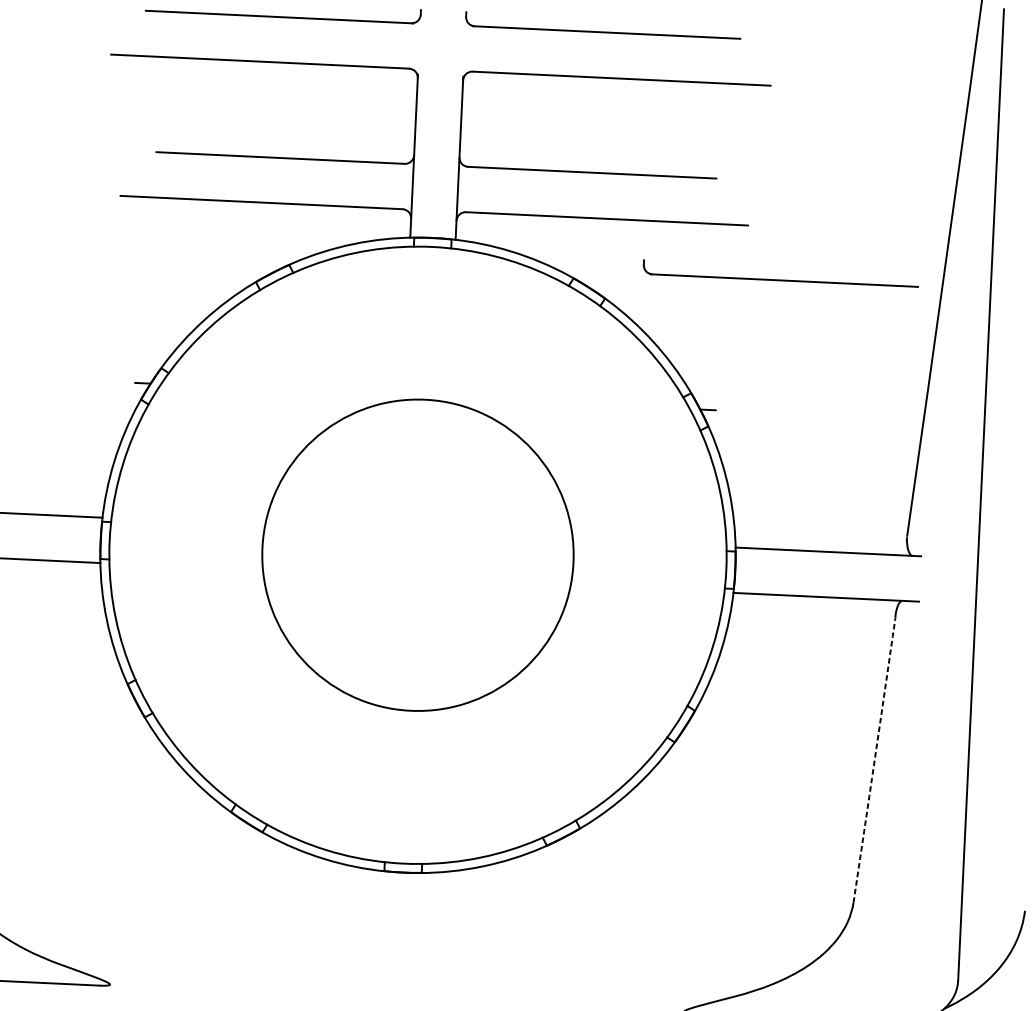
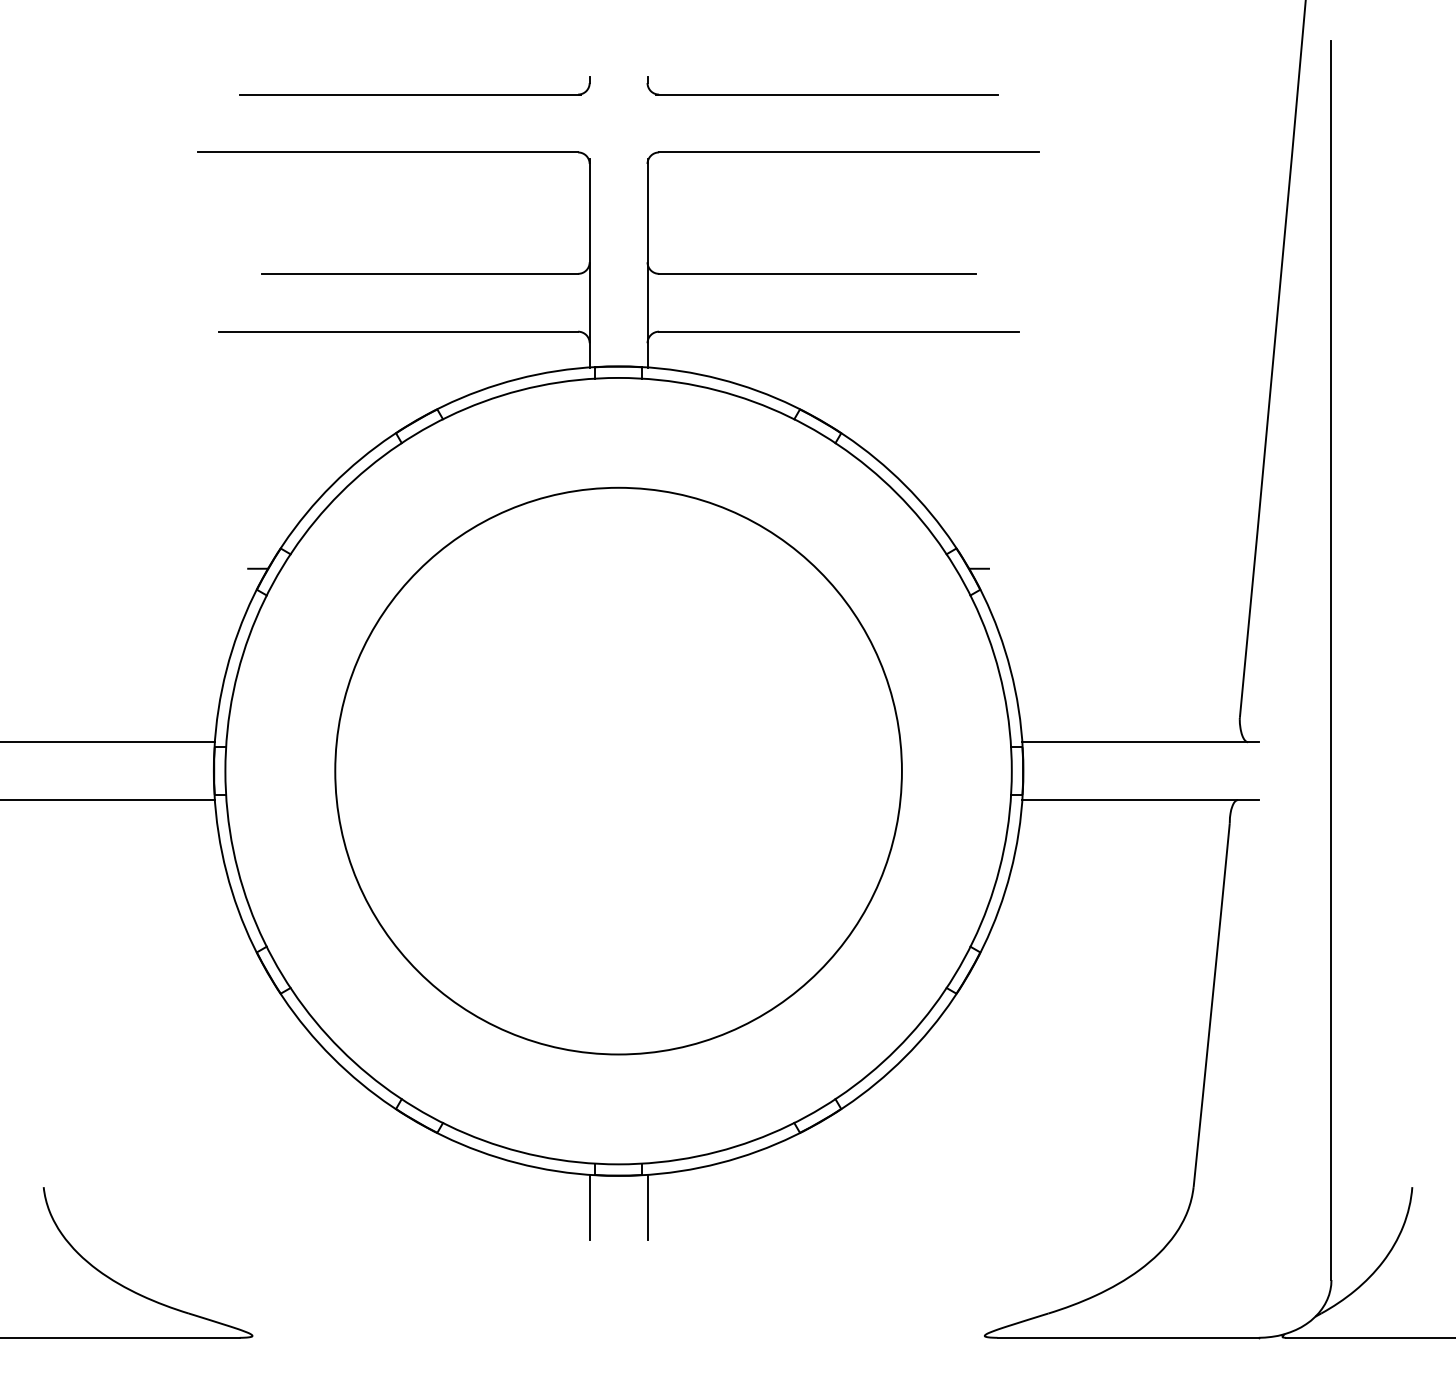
part: (780, 280) -> (1063, 399), removed
circle: (417, 554) -> (618, 770), size x1.43
arc: (874, 760) -> (1211, 1005), dashed -> solid
line: (379, 895) -> (589, 1206), added
line: (424, 897) -> (647, 1206), added

